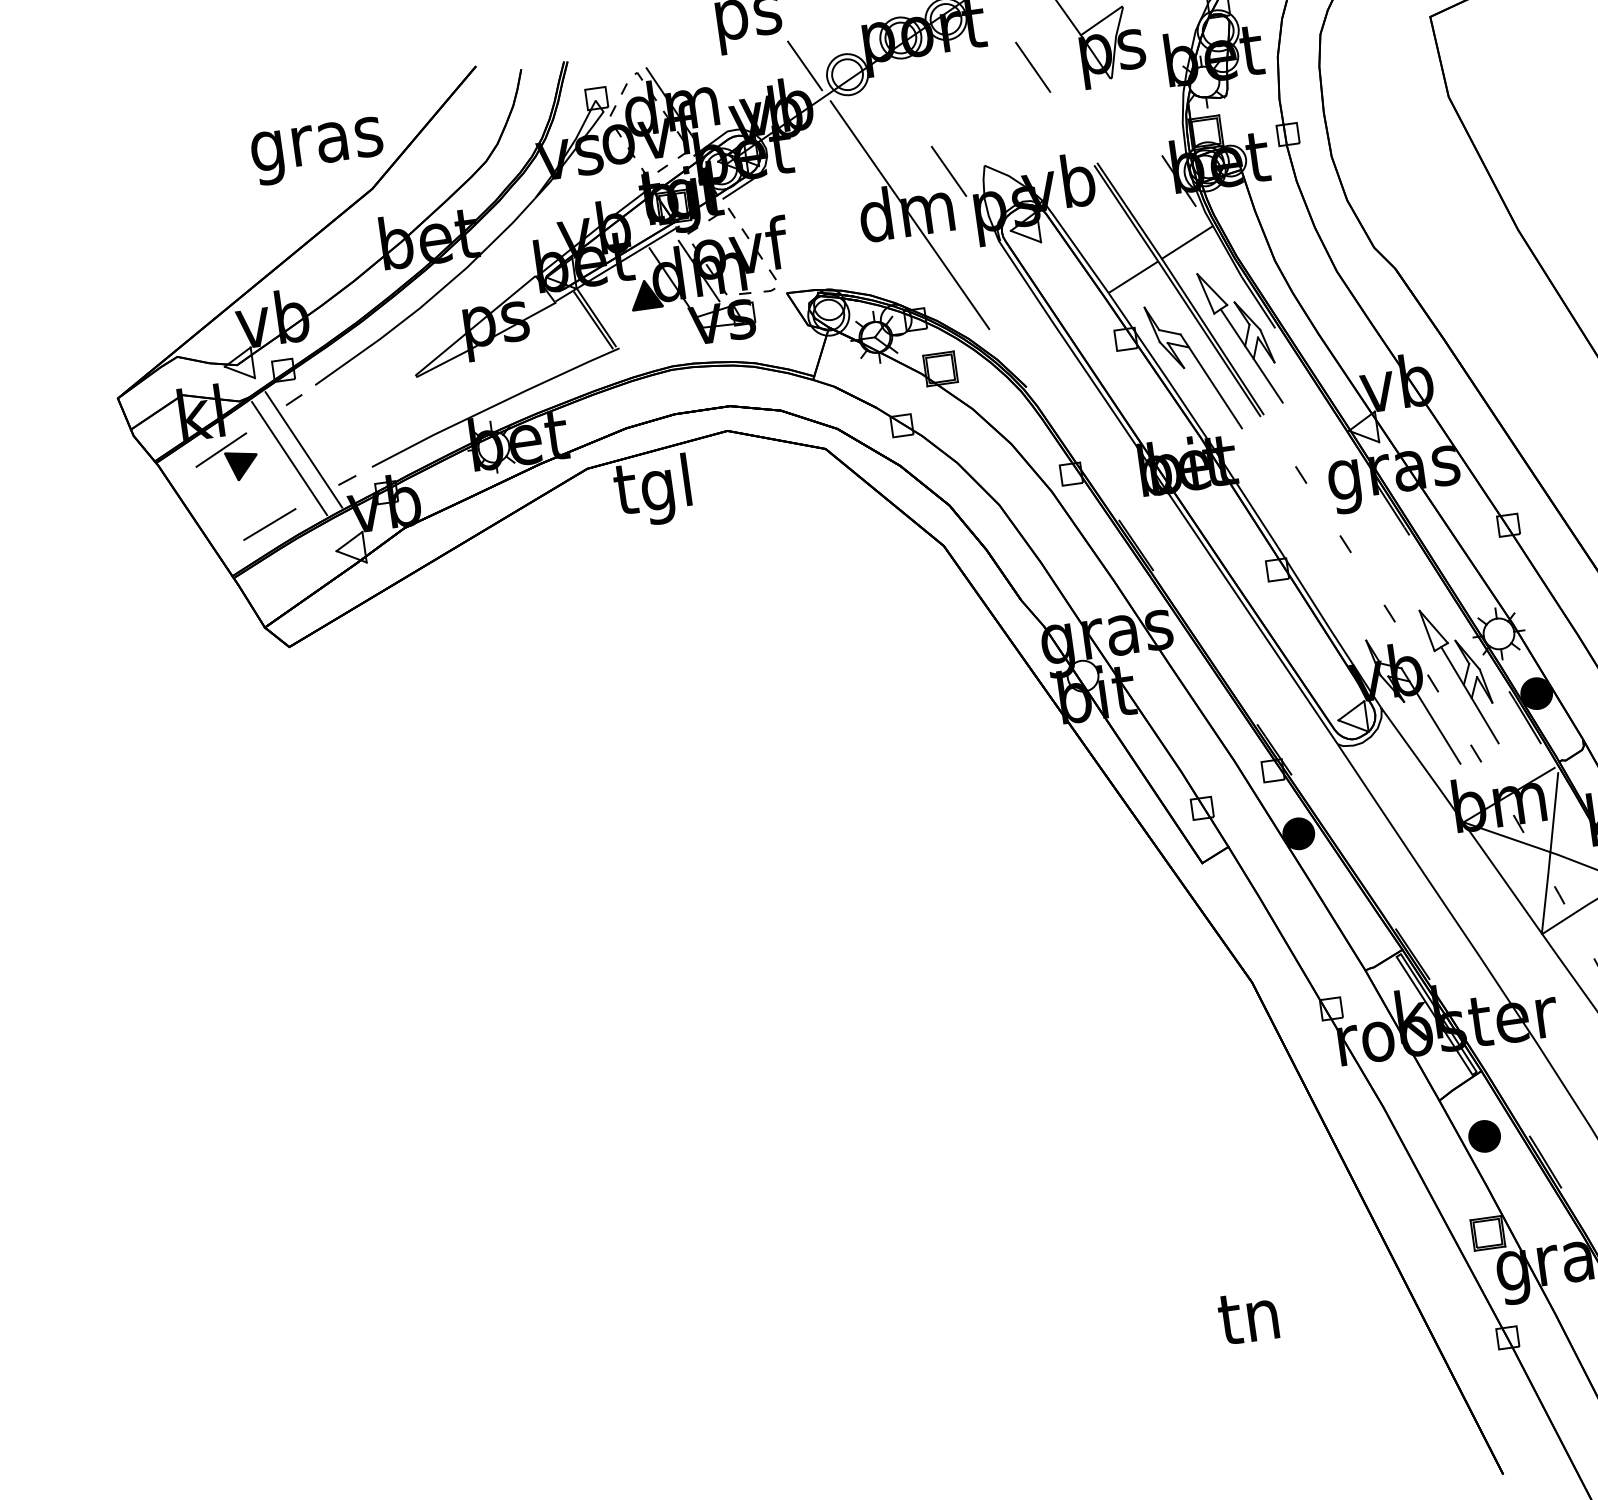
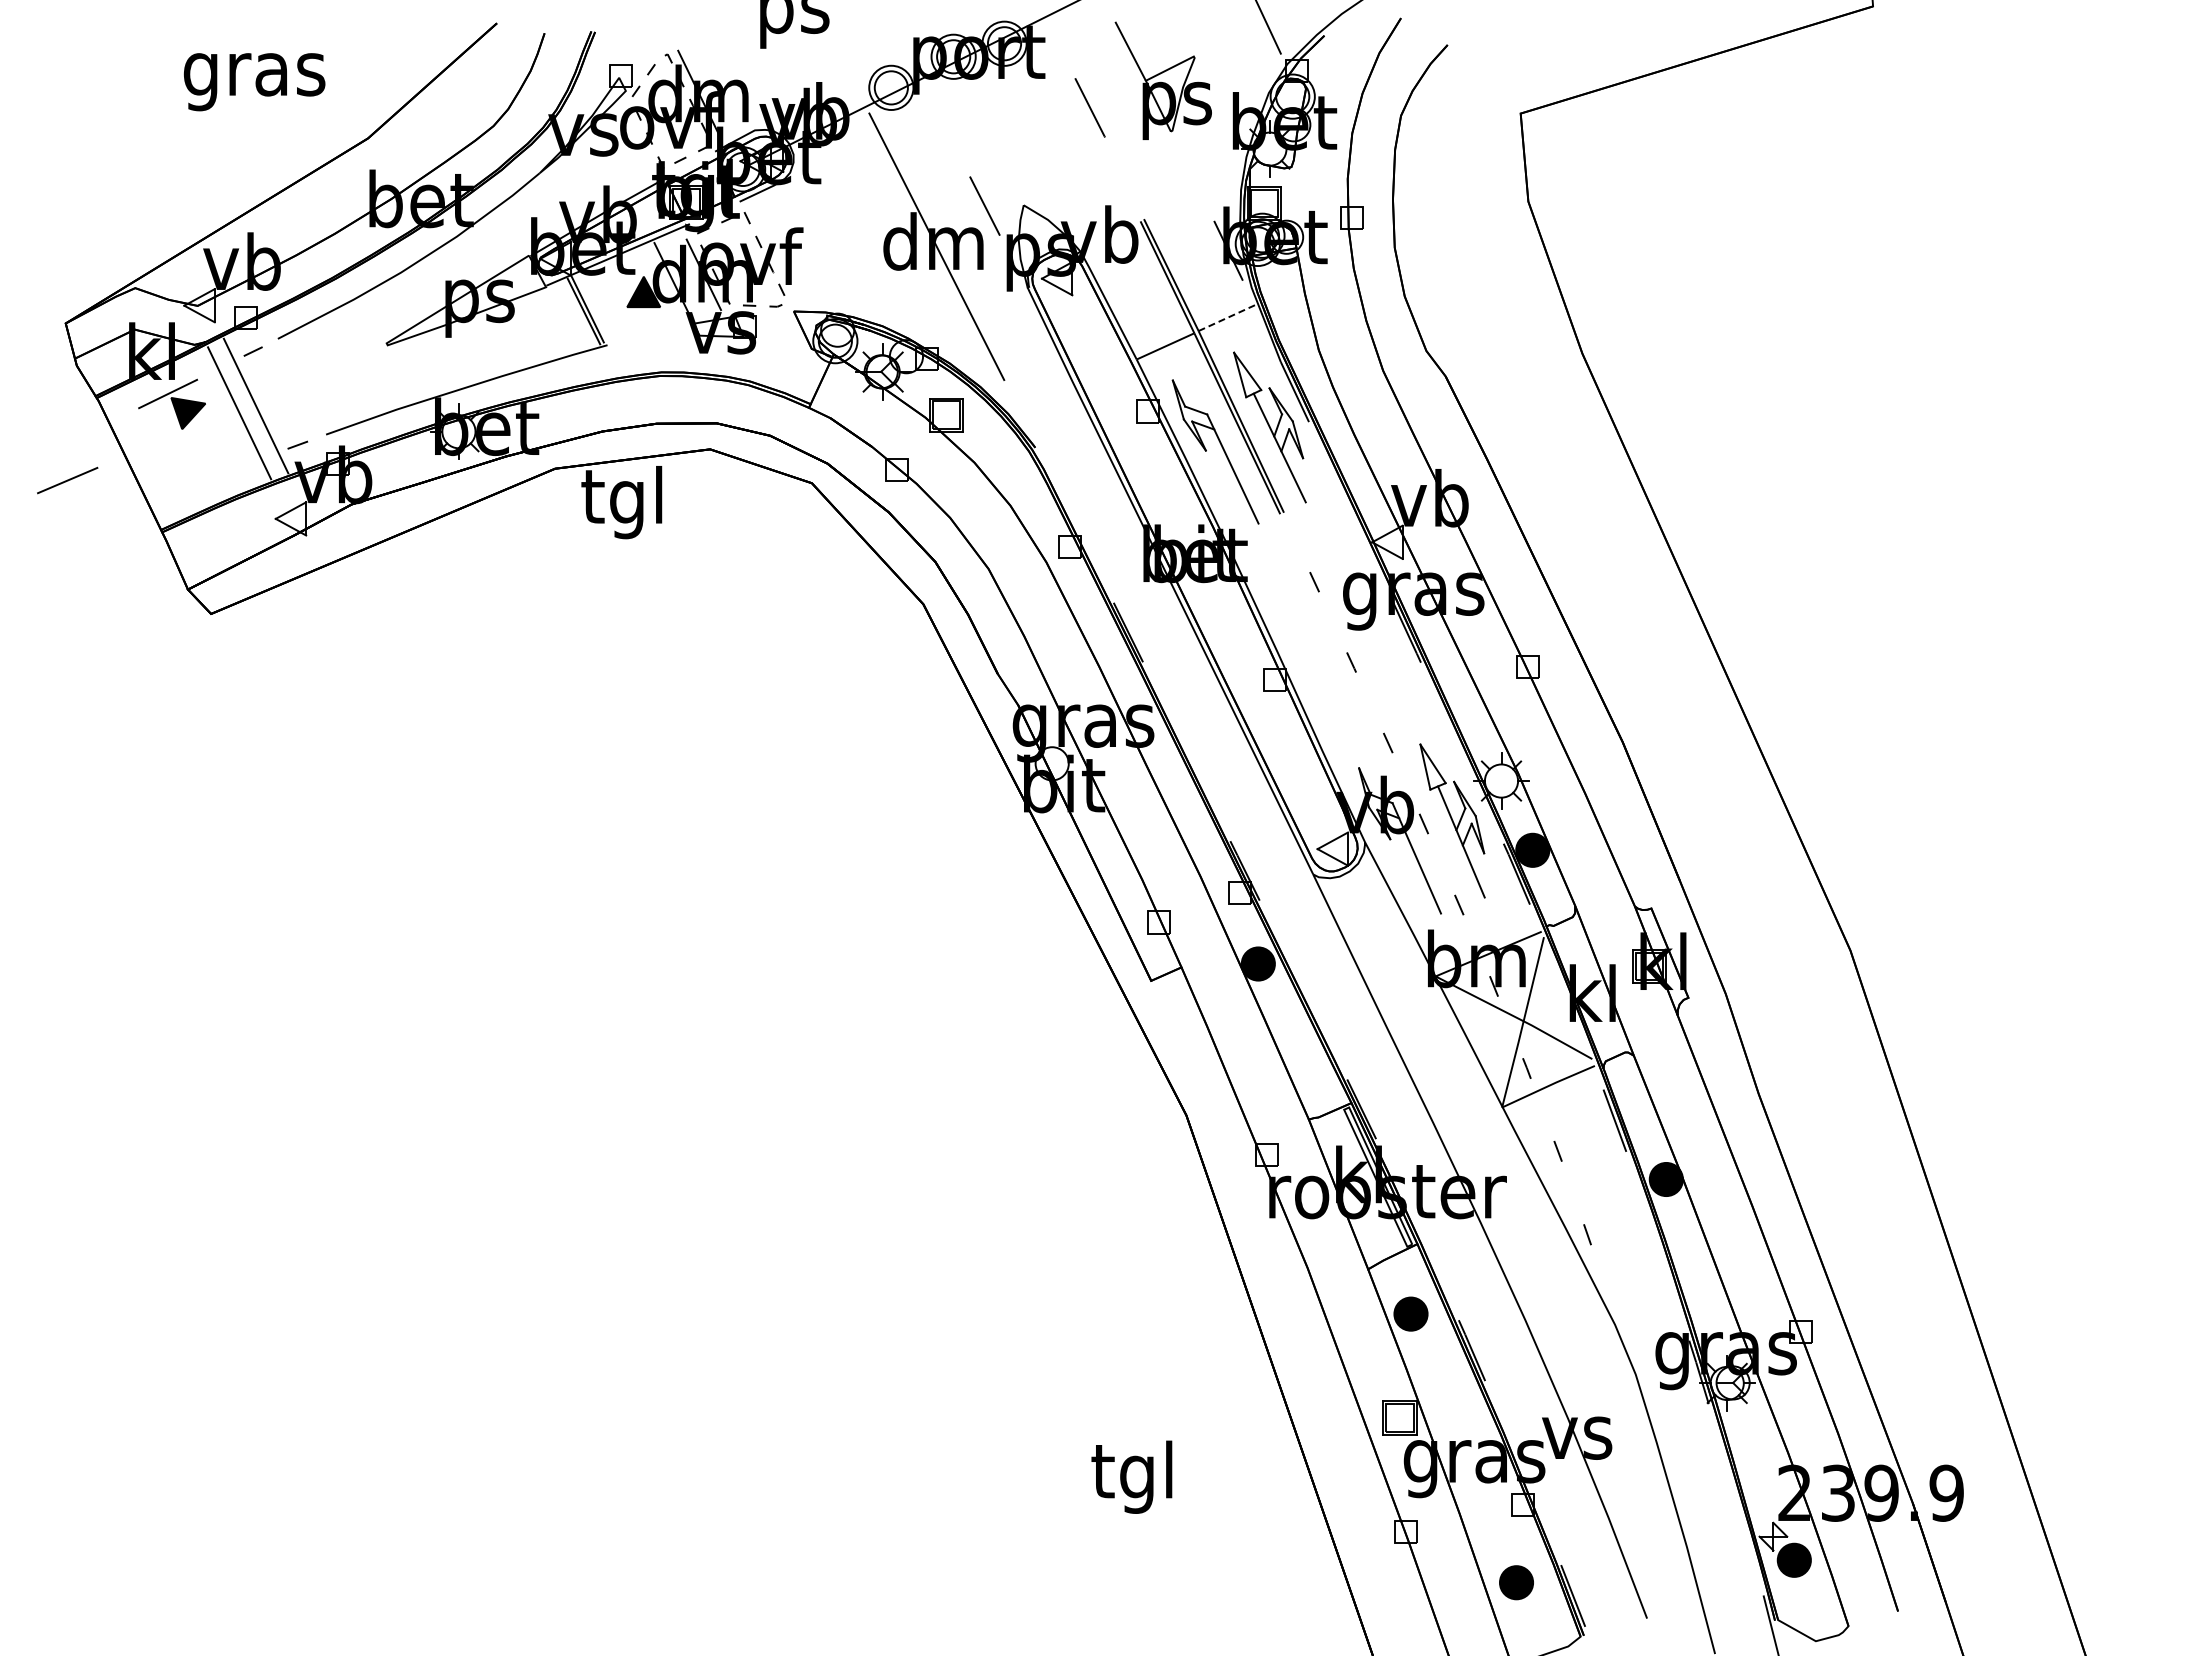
line: (805, 65) -> (847, 71), removed
text: (317, 151) -> (254, 82), moved
line: (1187, 242) -> (1228, 317), solid -> dashed
line: (269, 524) -> (67, 480), moved
text: (1248, 1322) -> (1131, 1476), tn -> tgl

